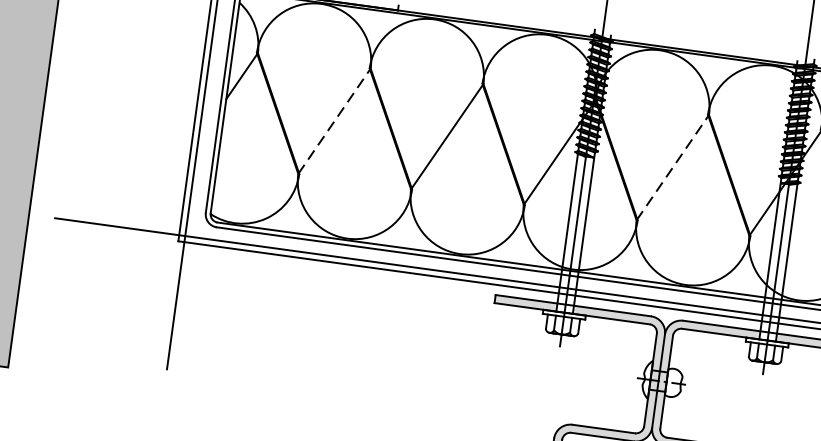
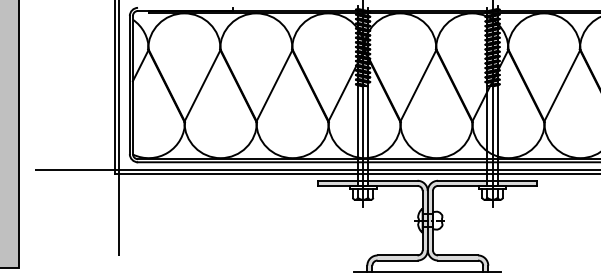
line: (334, 120) -> (202, 85), dashed -> solid
line: (673, 167) -> (418, 85), dashed -> solid

